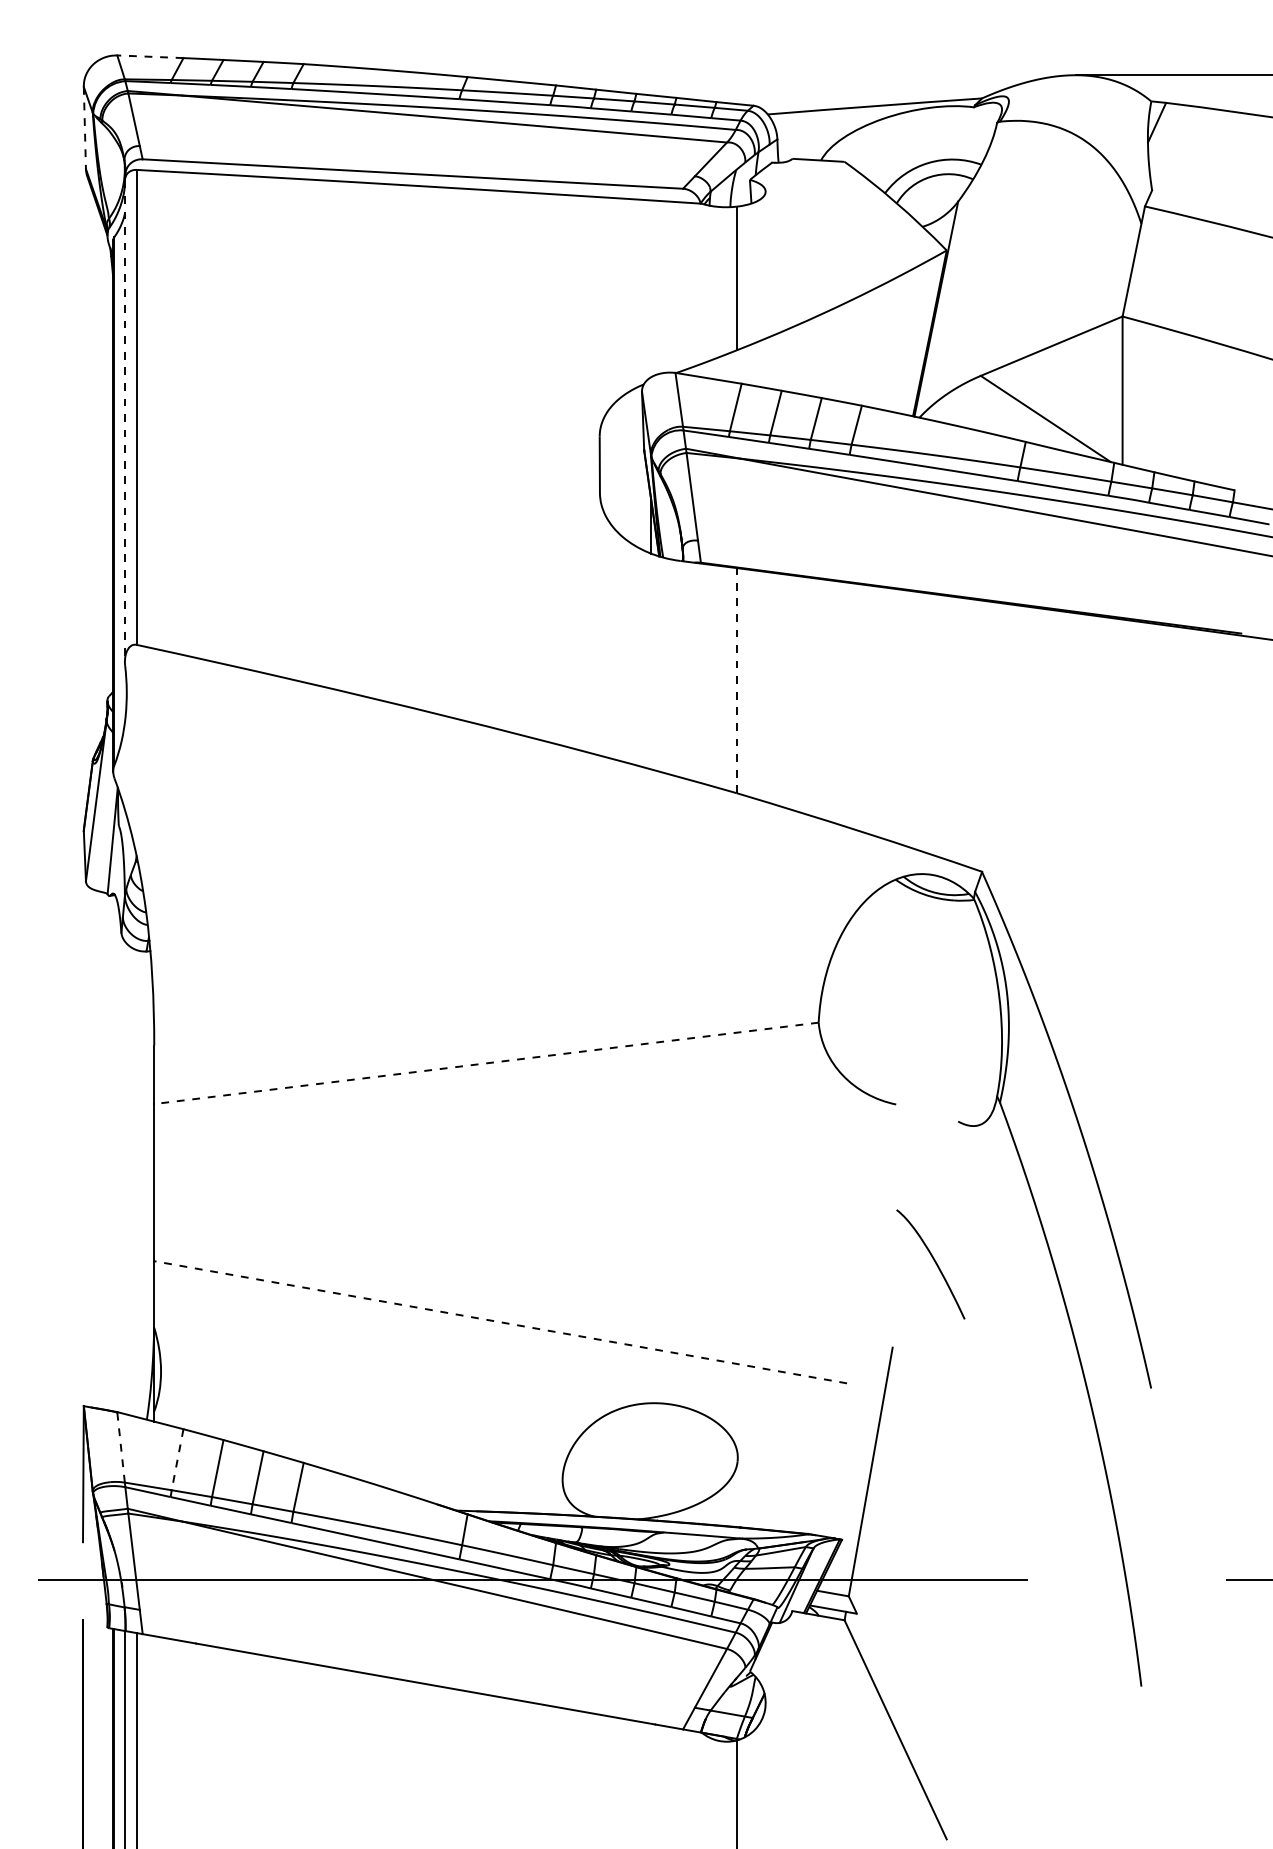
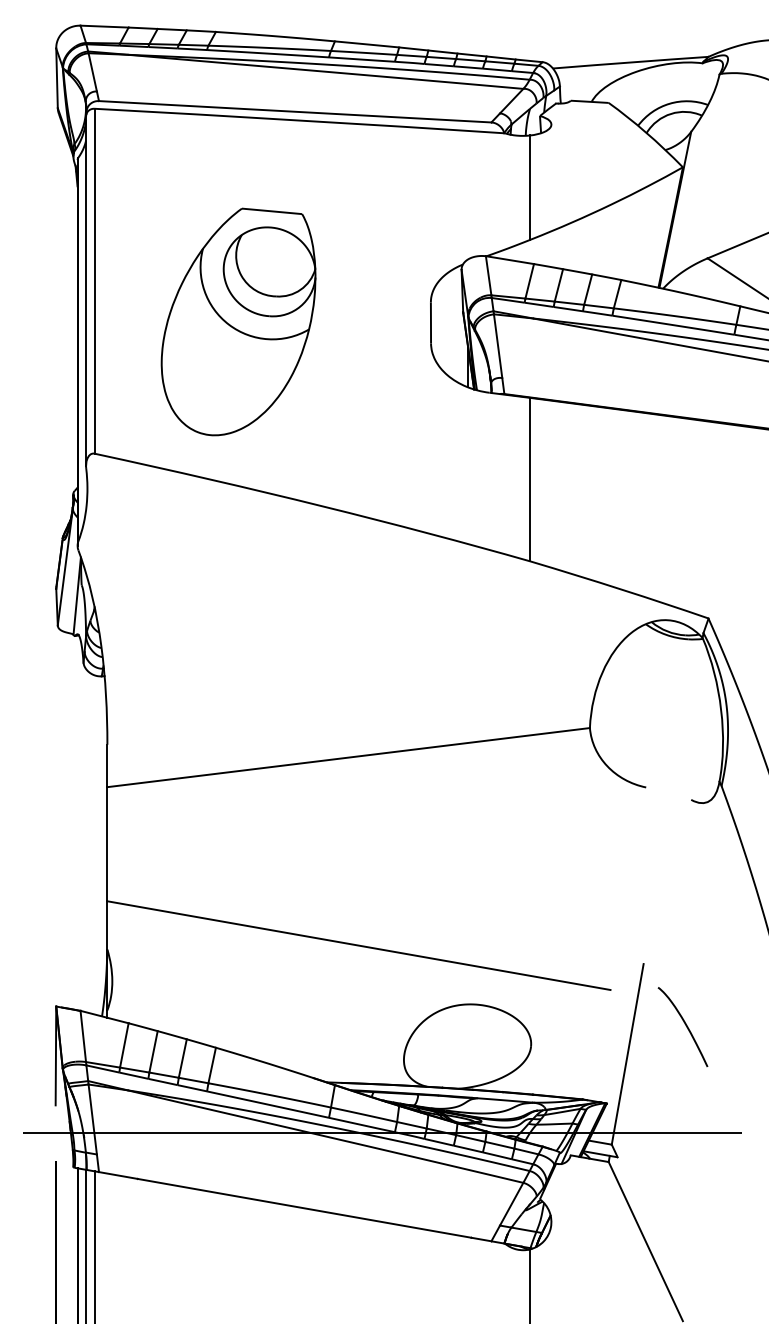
line: (149, 56) -> (103, 26), dashed -> solid
line: (84, 128) -> (56, 78), dashed -> solid
line: (124, 421) -> (85, 291), dashed -> solid
part: (334, 463) -> (238, 321), added
line: (736, 680) -> (530, 479), dashed -> solid
line: (486, 1063) -> (348, 757), dashed -> solid
curve: (934, 1262) -> (685, 1025), moved
line: (500, 1322) -> (358, 945), dashed -> solid
line: (121, 1446) -> (83, 1035), dashed -> solid
line: (177, 1460) -> (124, 1046), dashed -> solid

